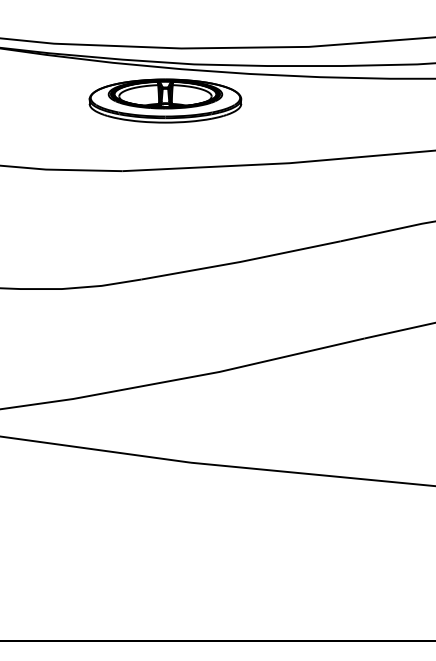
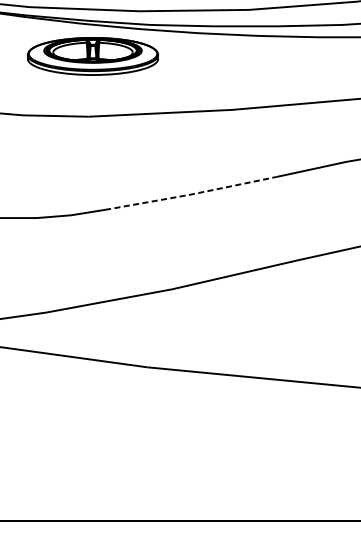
part: (165, 100) -> (93, 55), moved
line: (241, 261) -> (191, 194), solid -> dashed

